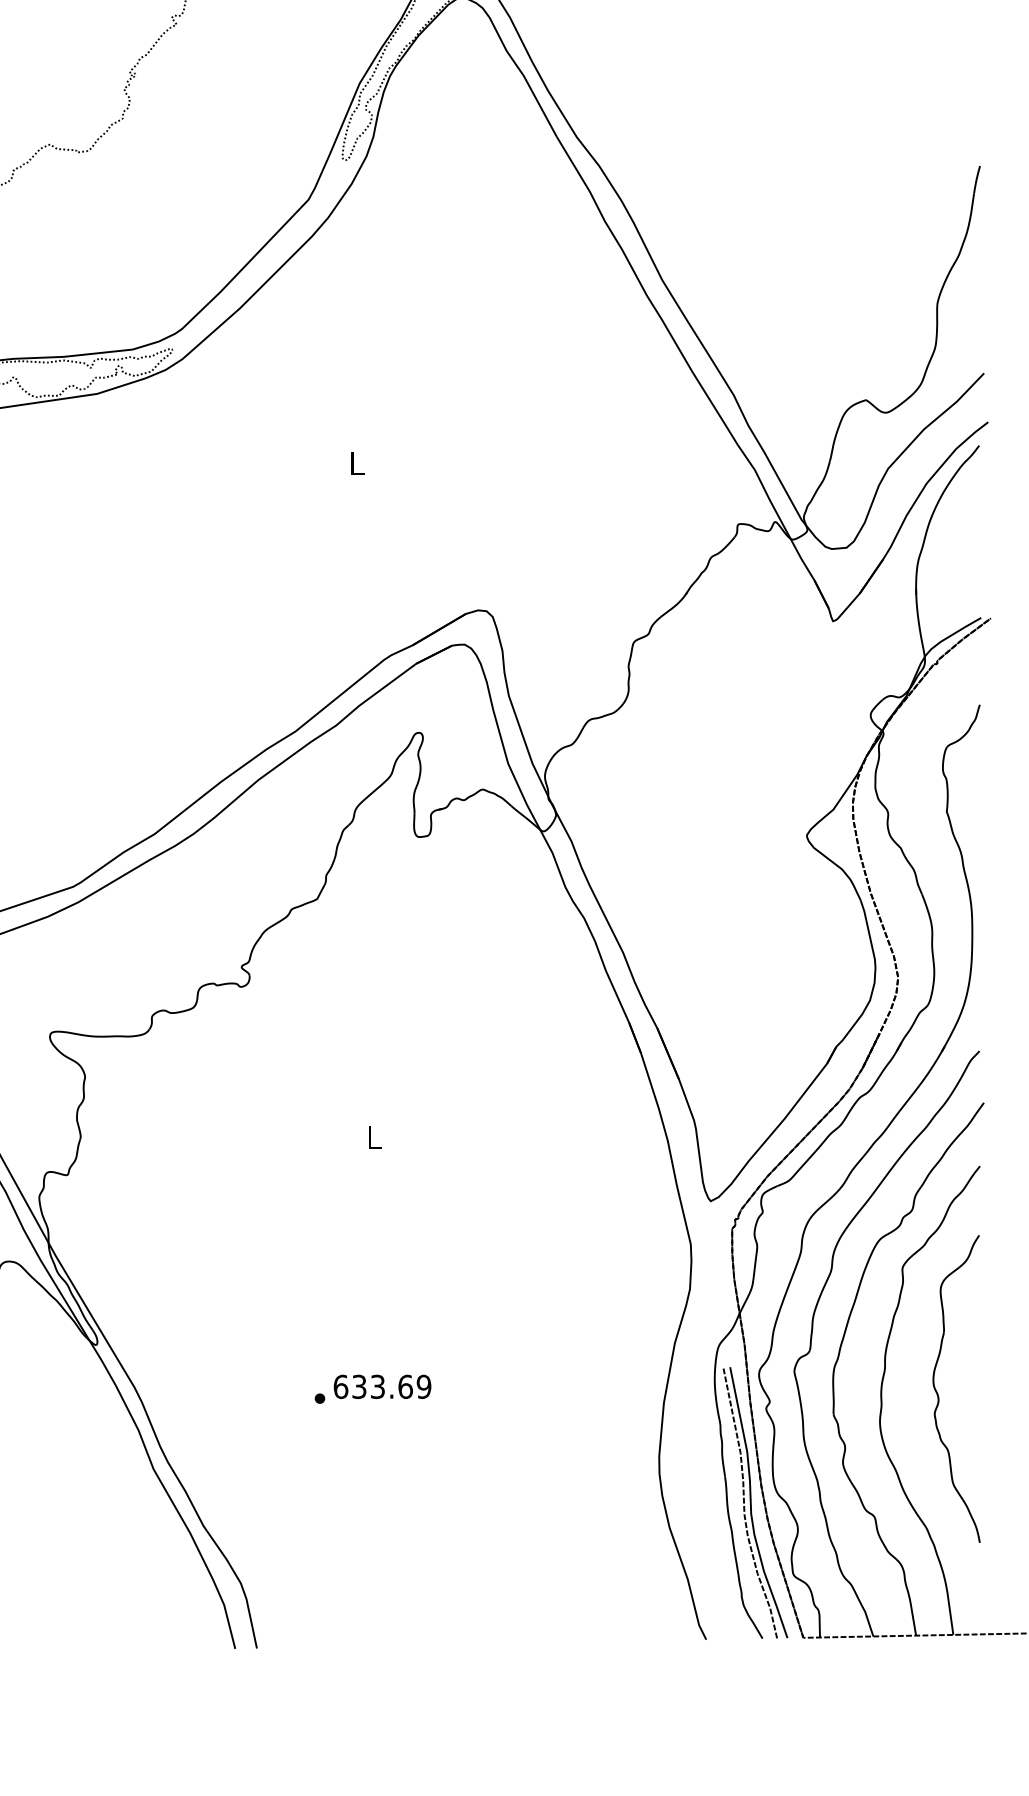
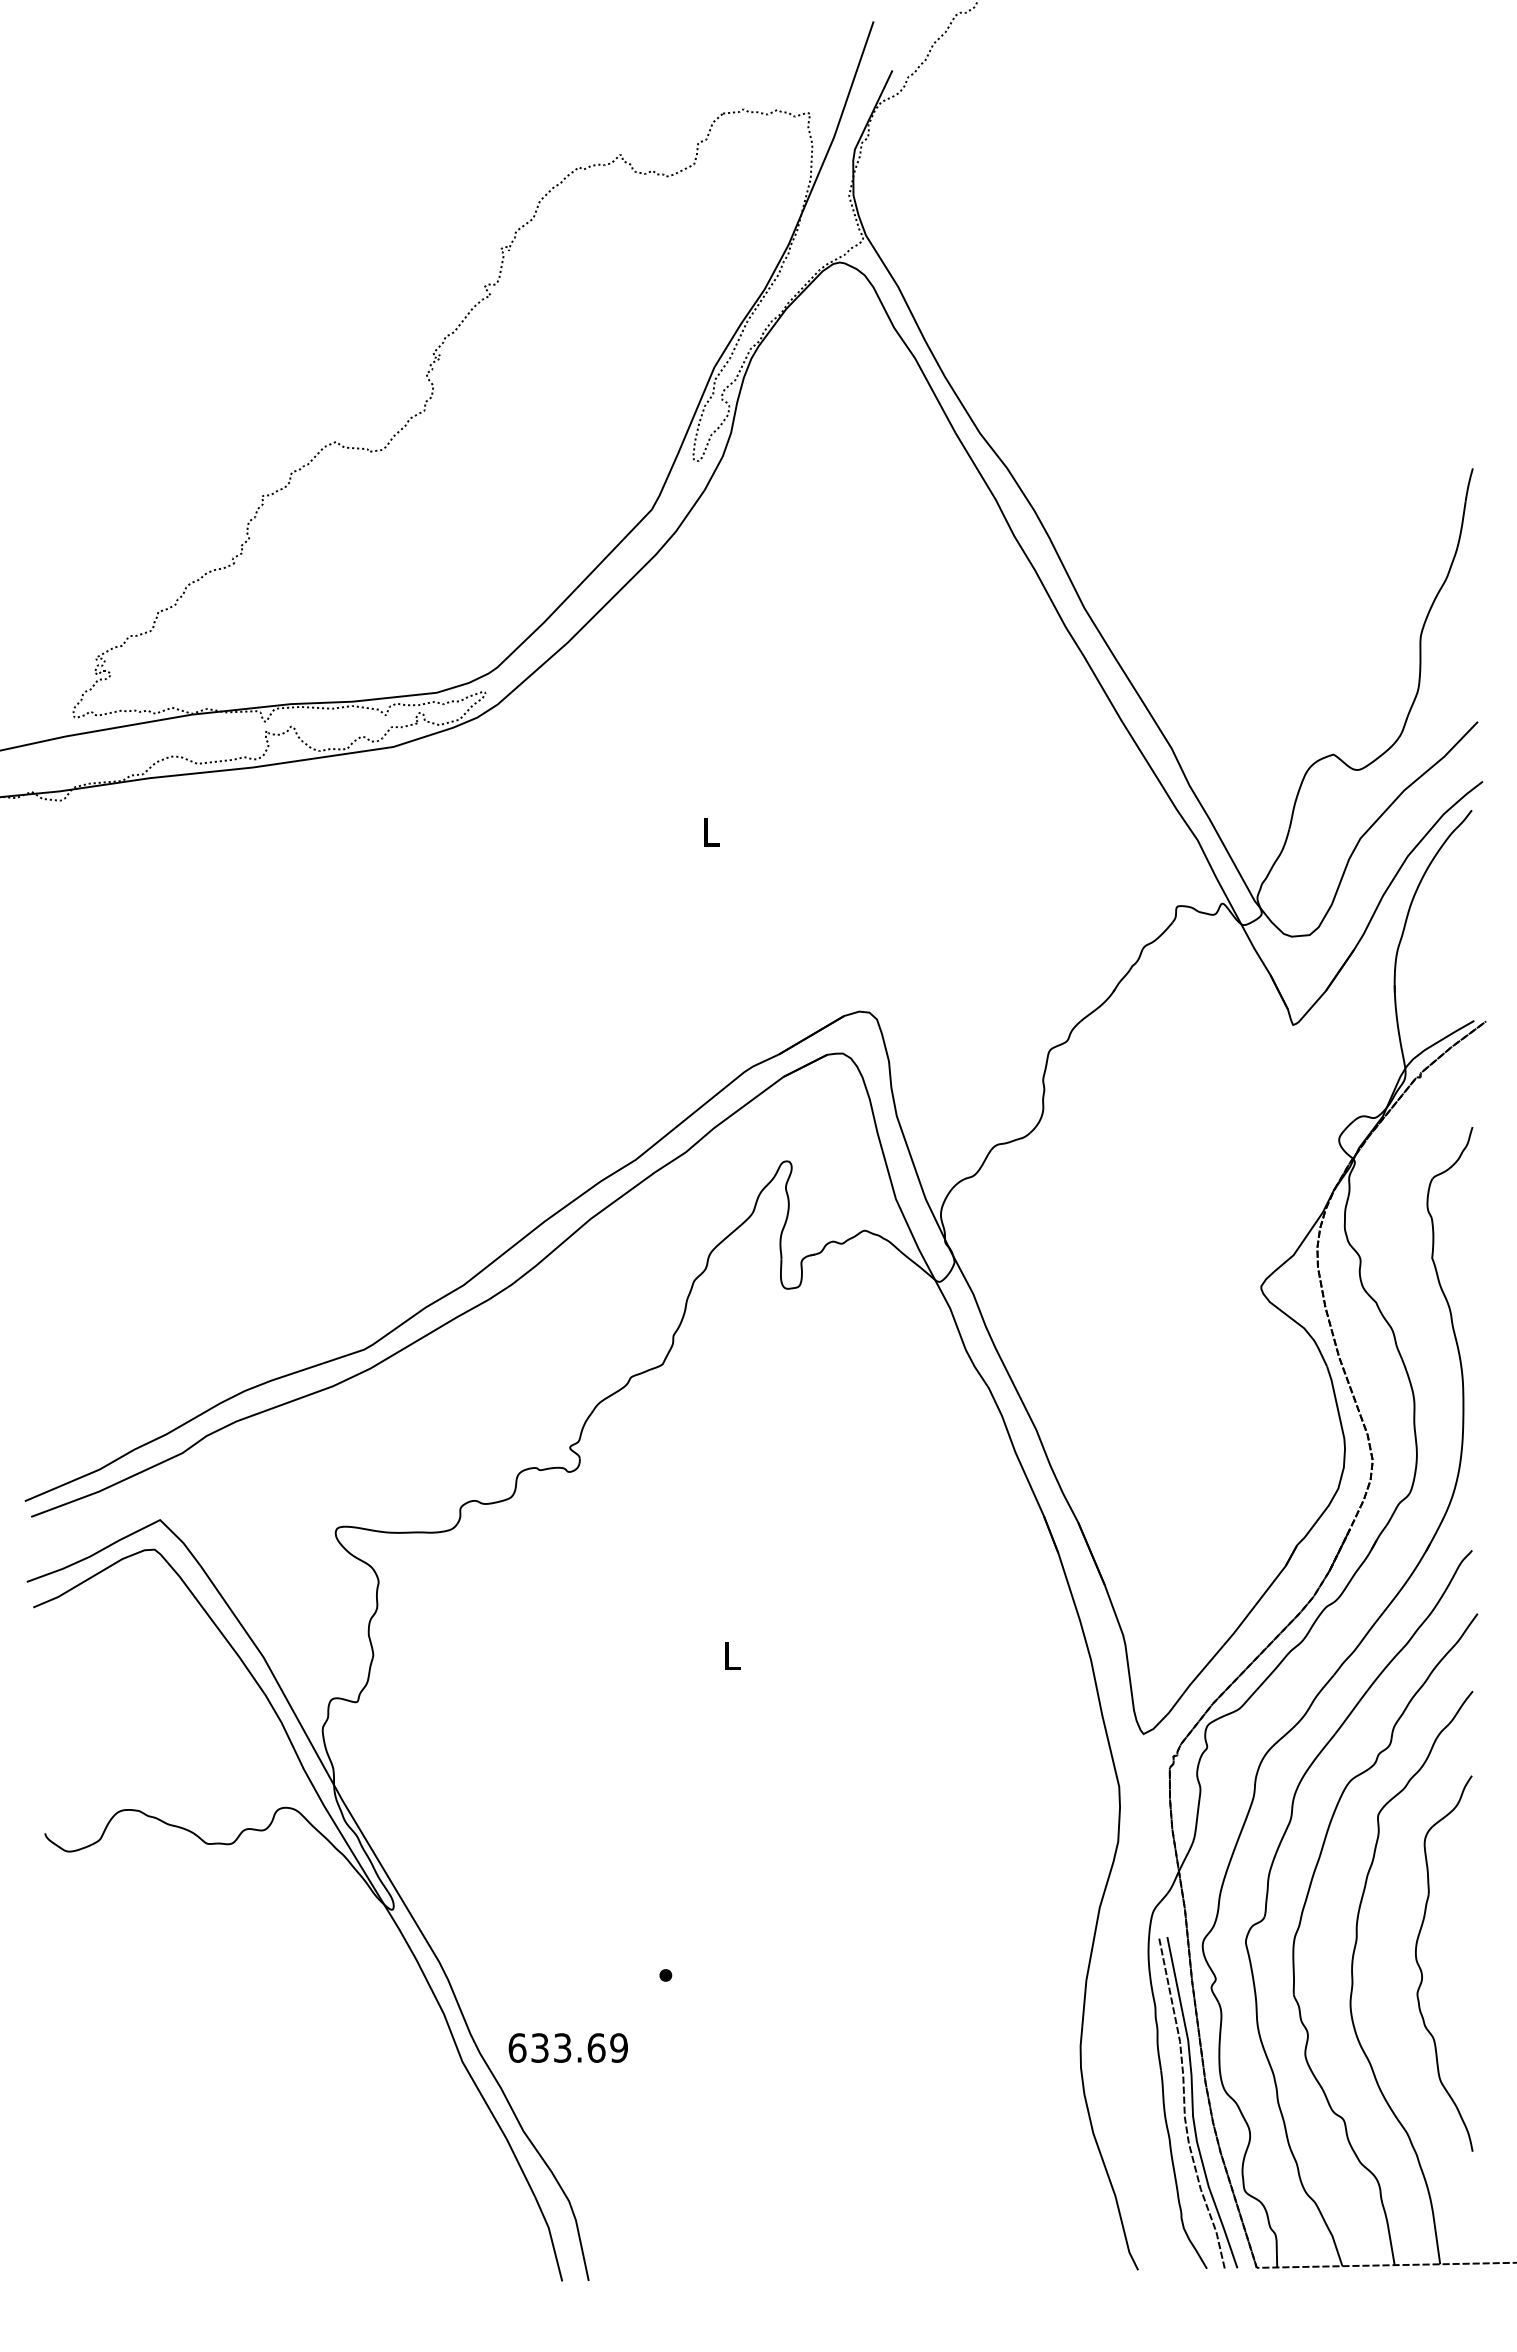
text: (381, 1386) -> (567, 2047), moved

